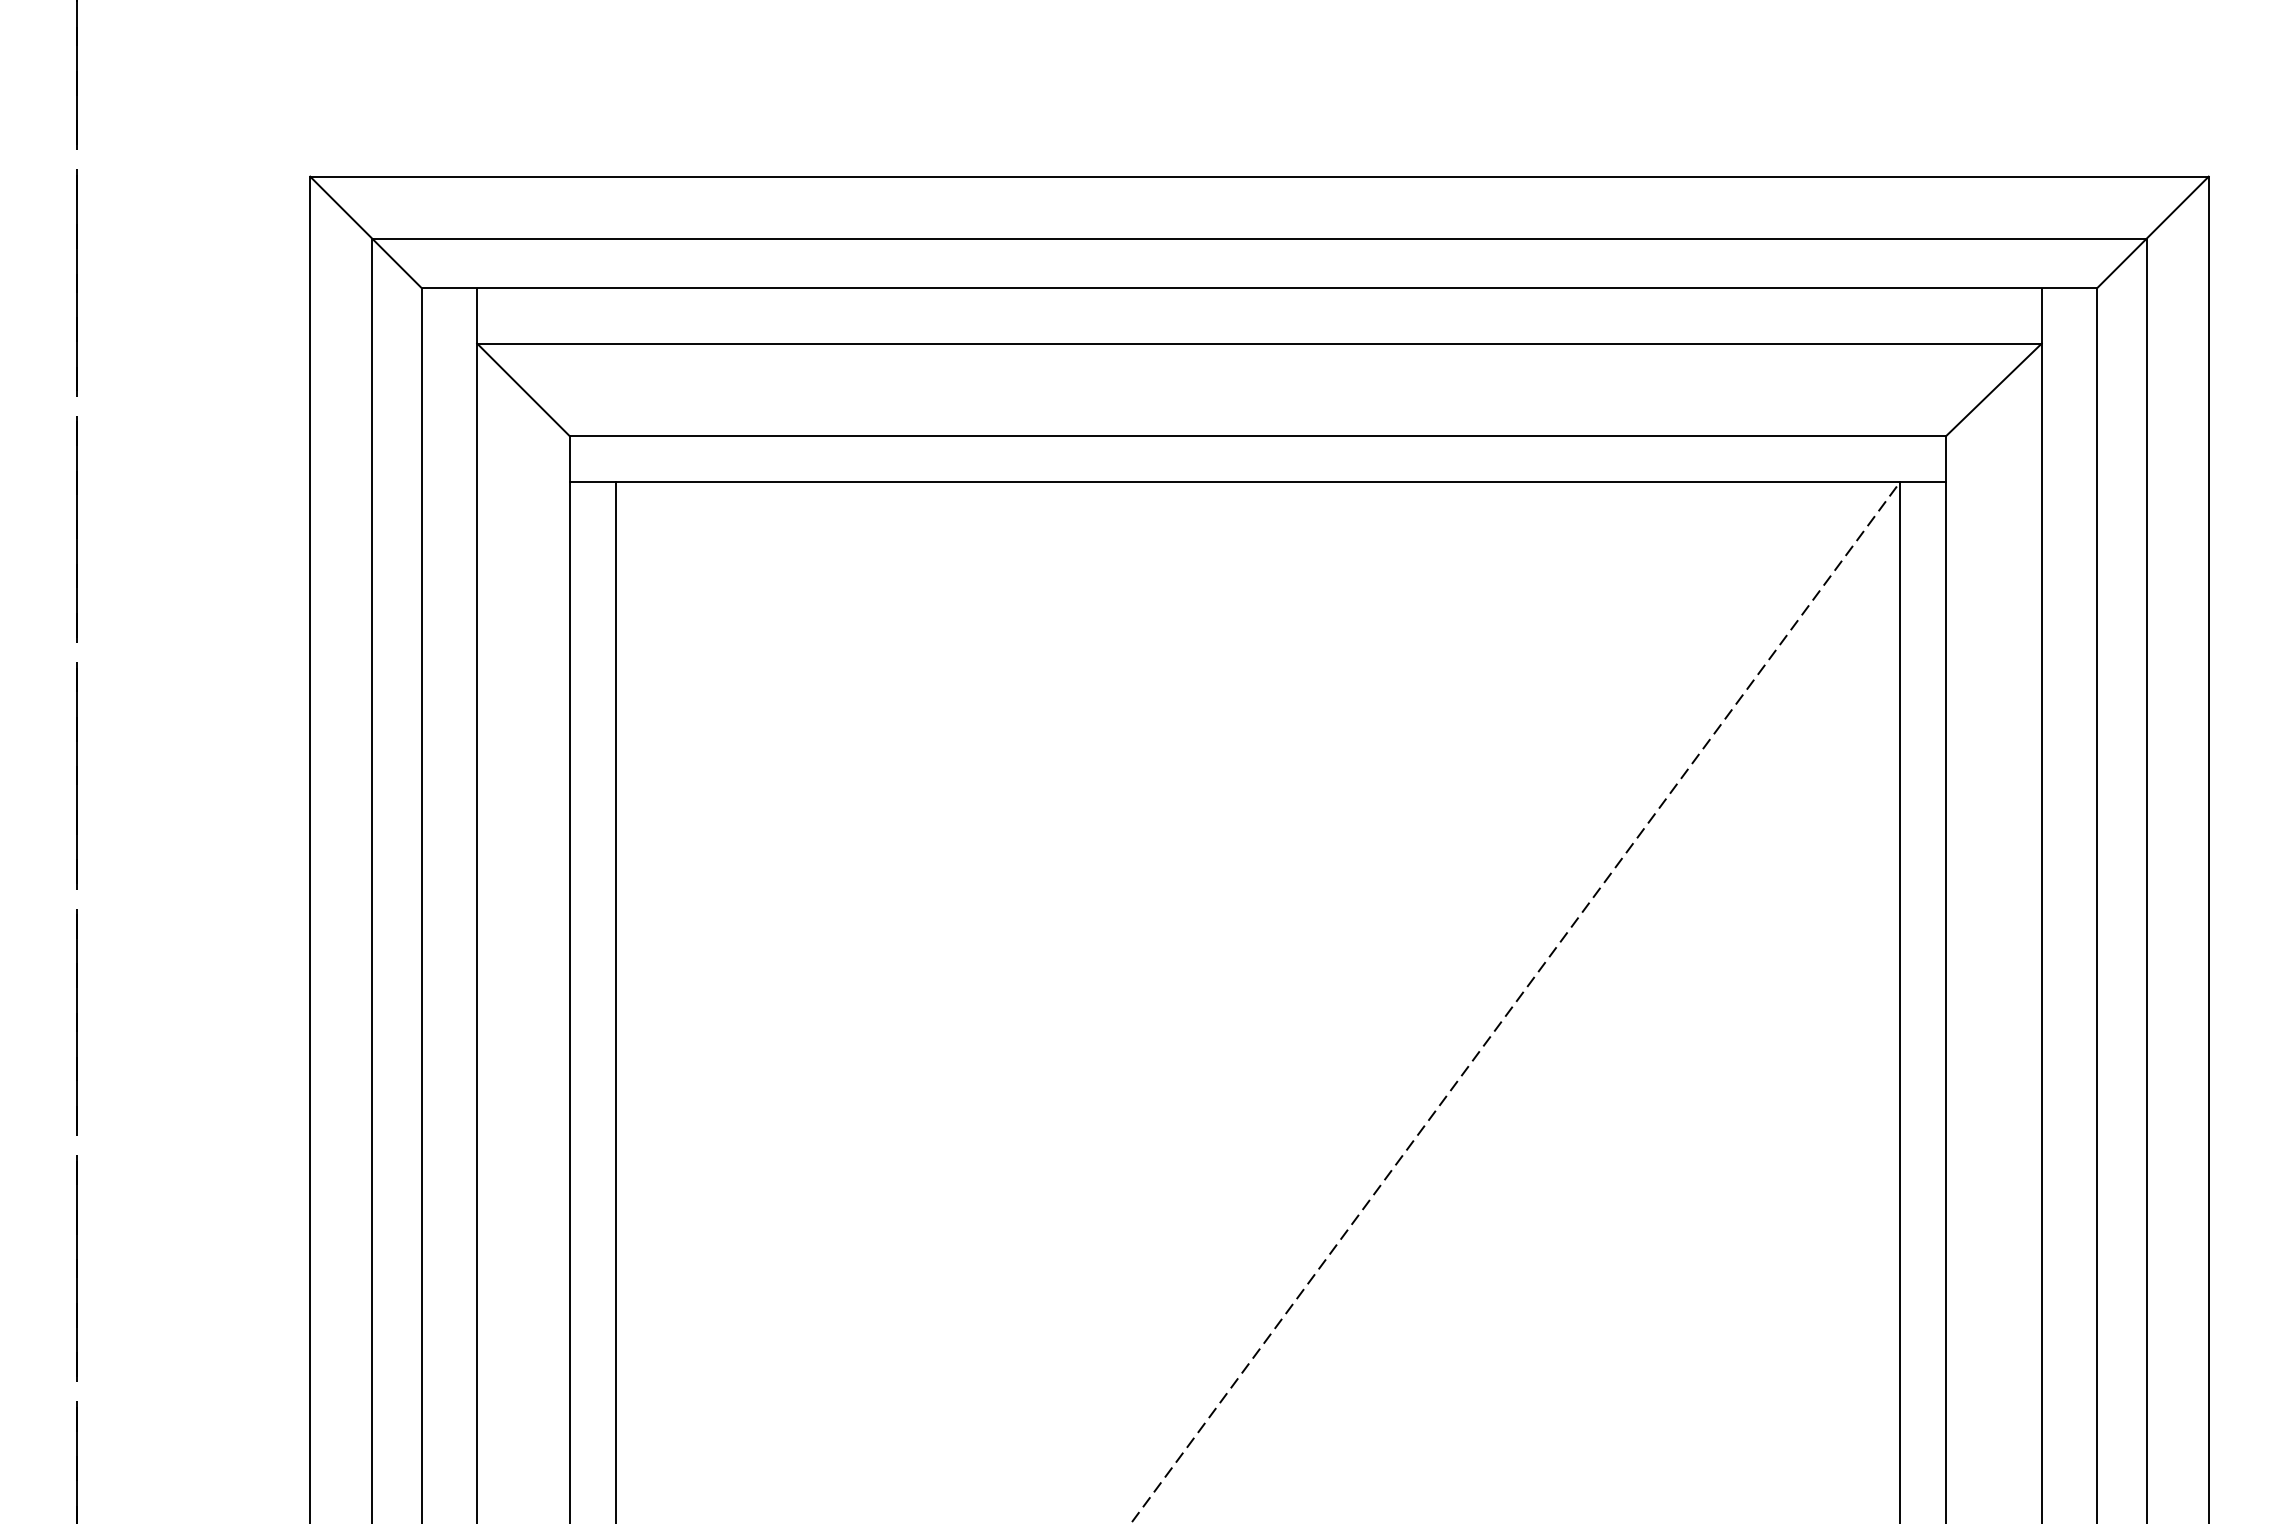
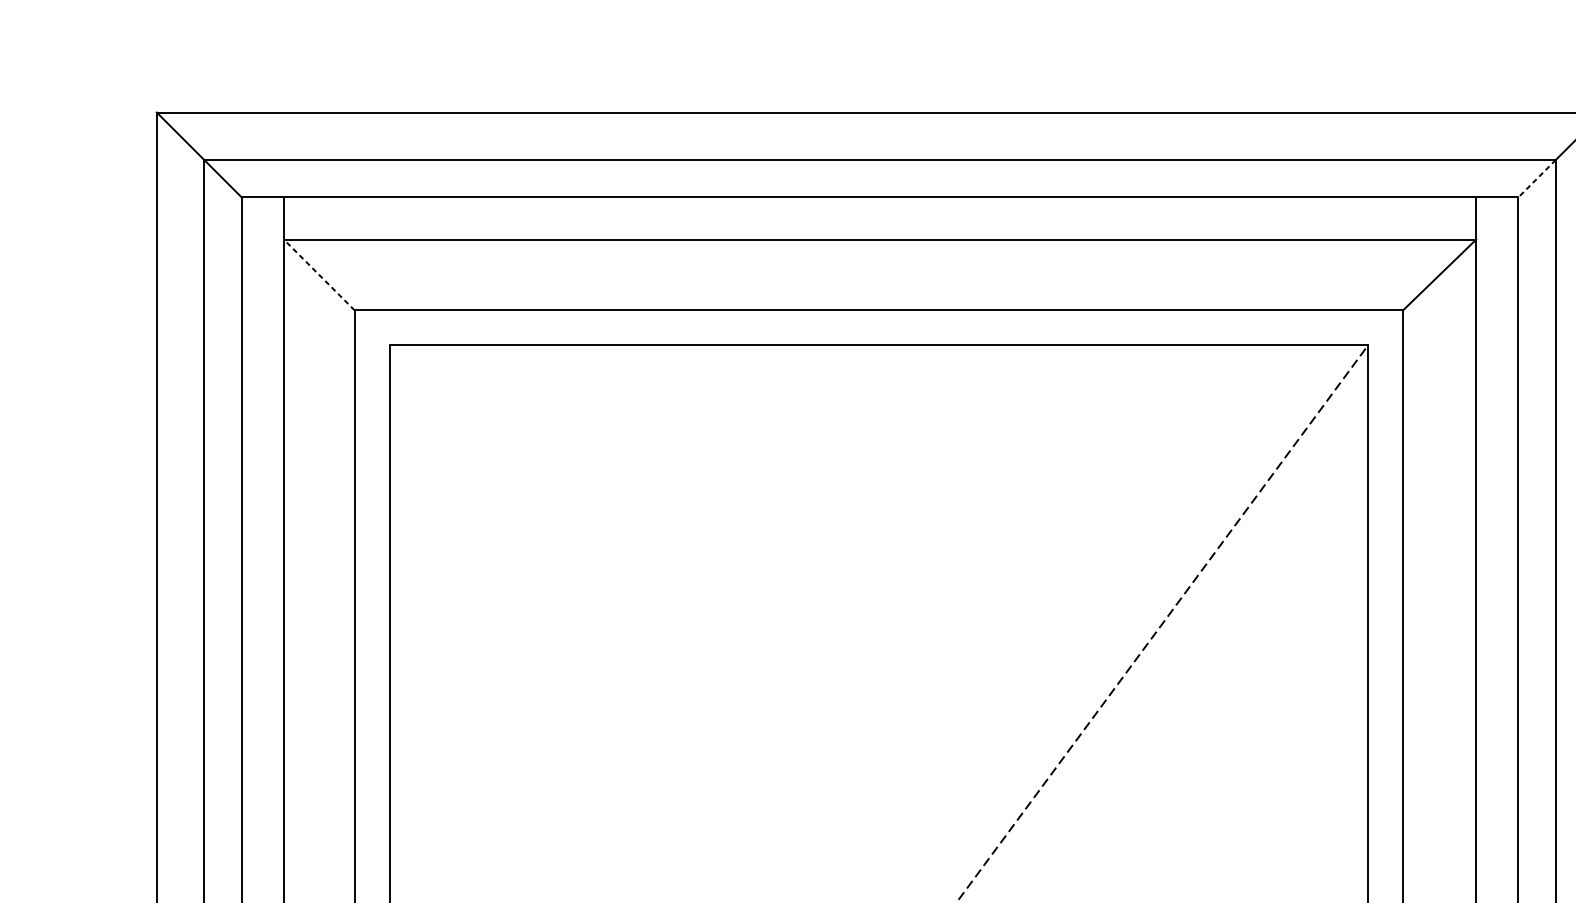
line: (2121, 263) -> (1536, 178), solid -> dashed
line: (523, 389) -> (319, 274), solid -> dashed
line: (592, 482) -> (371, 345), removed
line: (1922, 482) -> (1385, 345), removed

